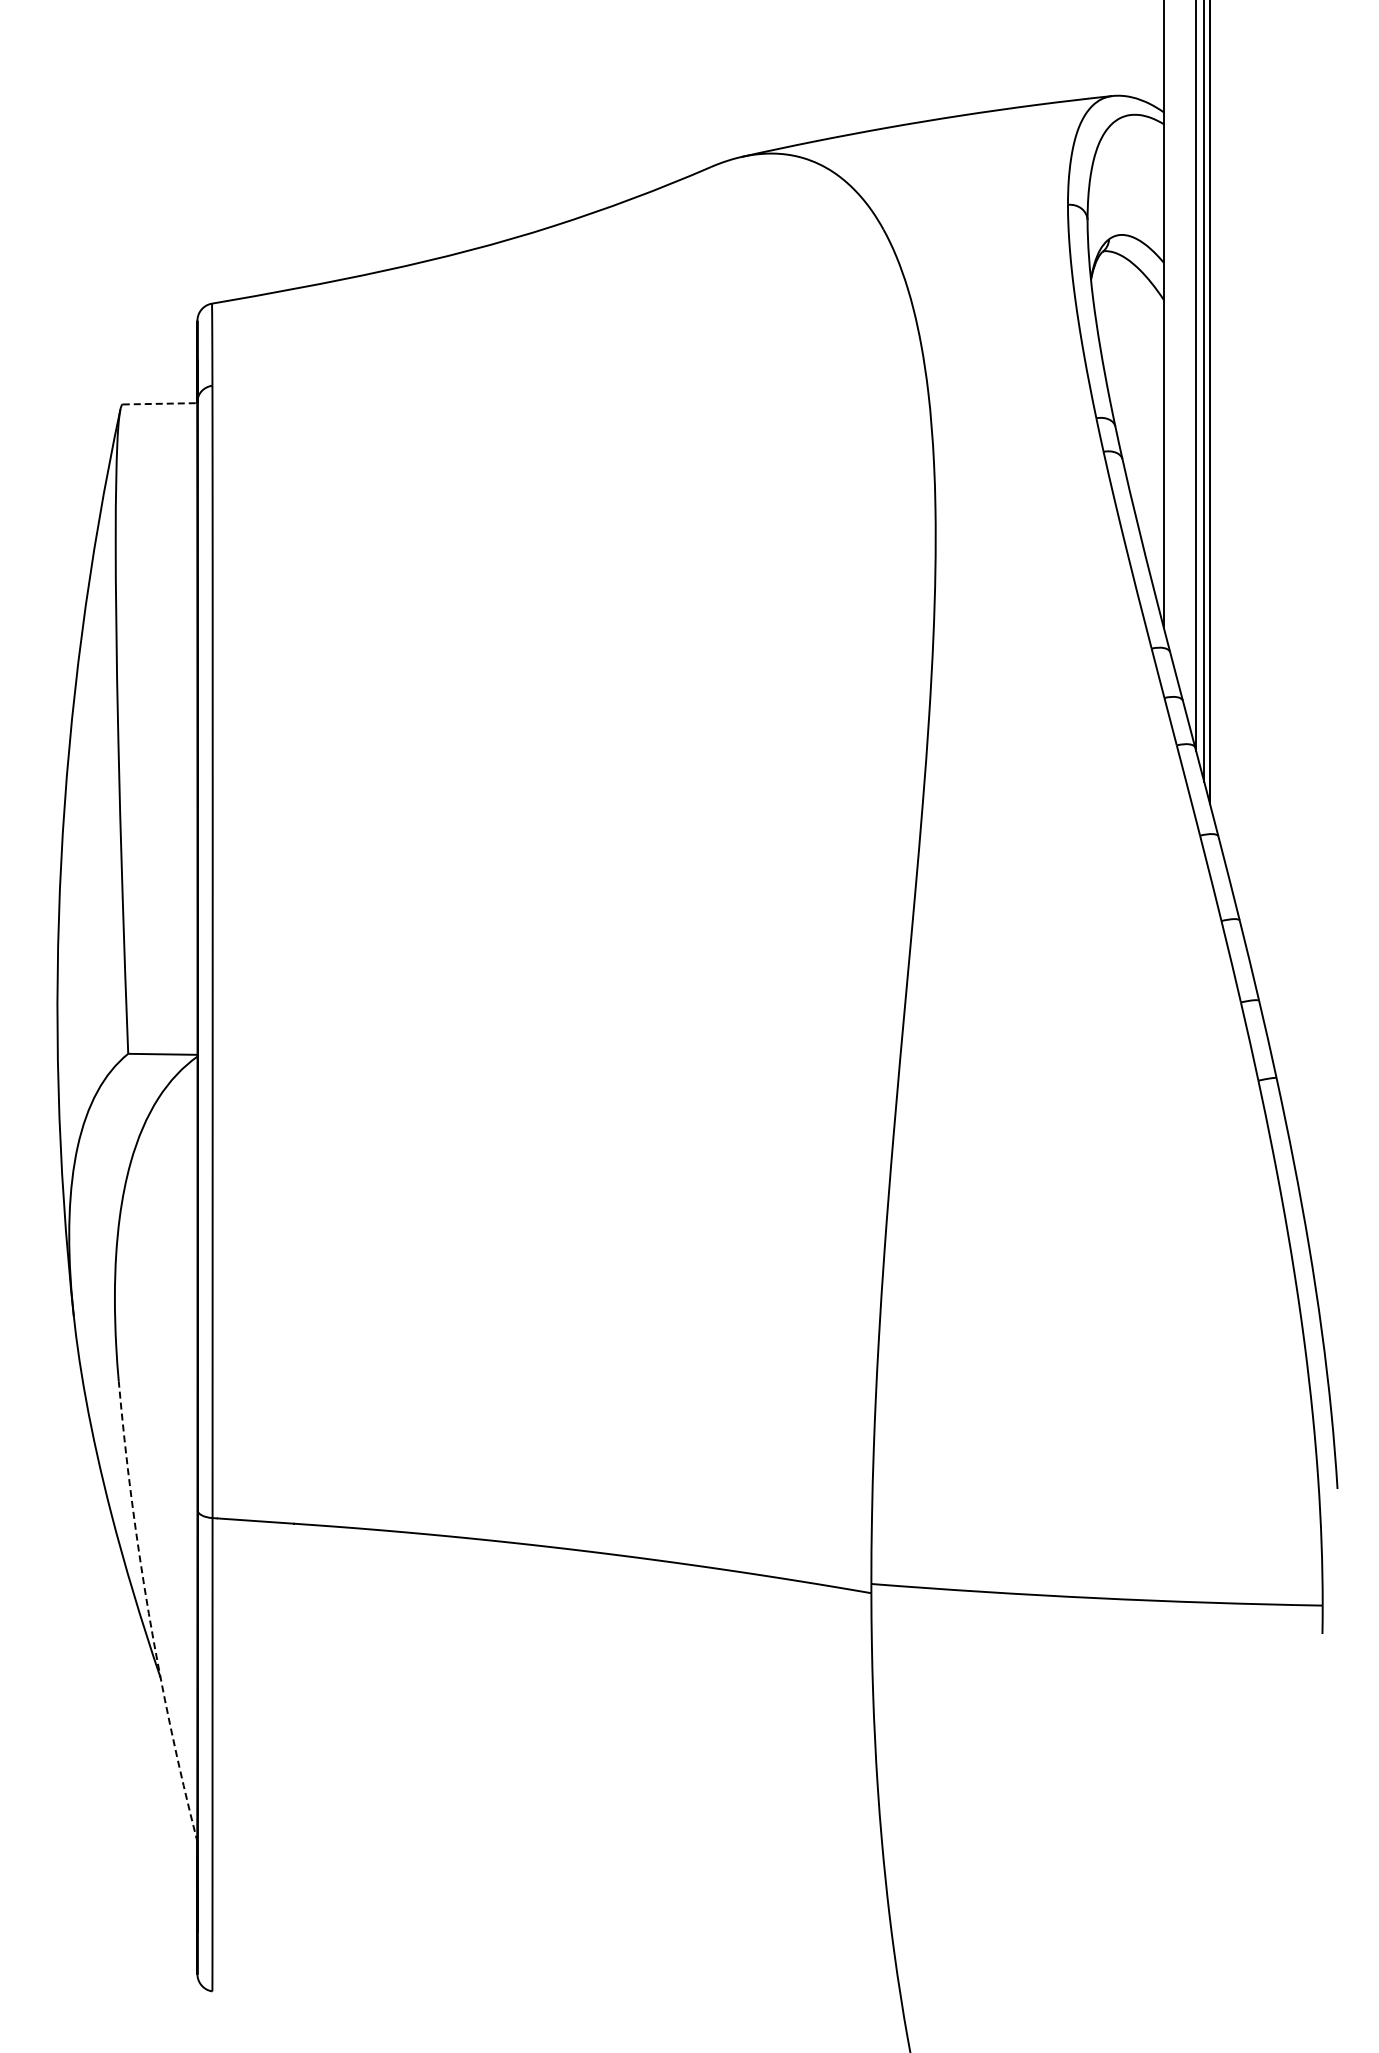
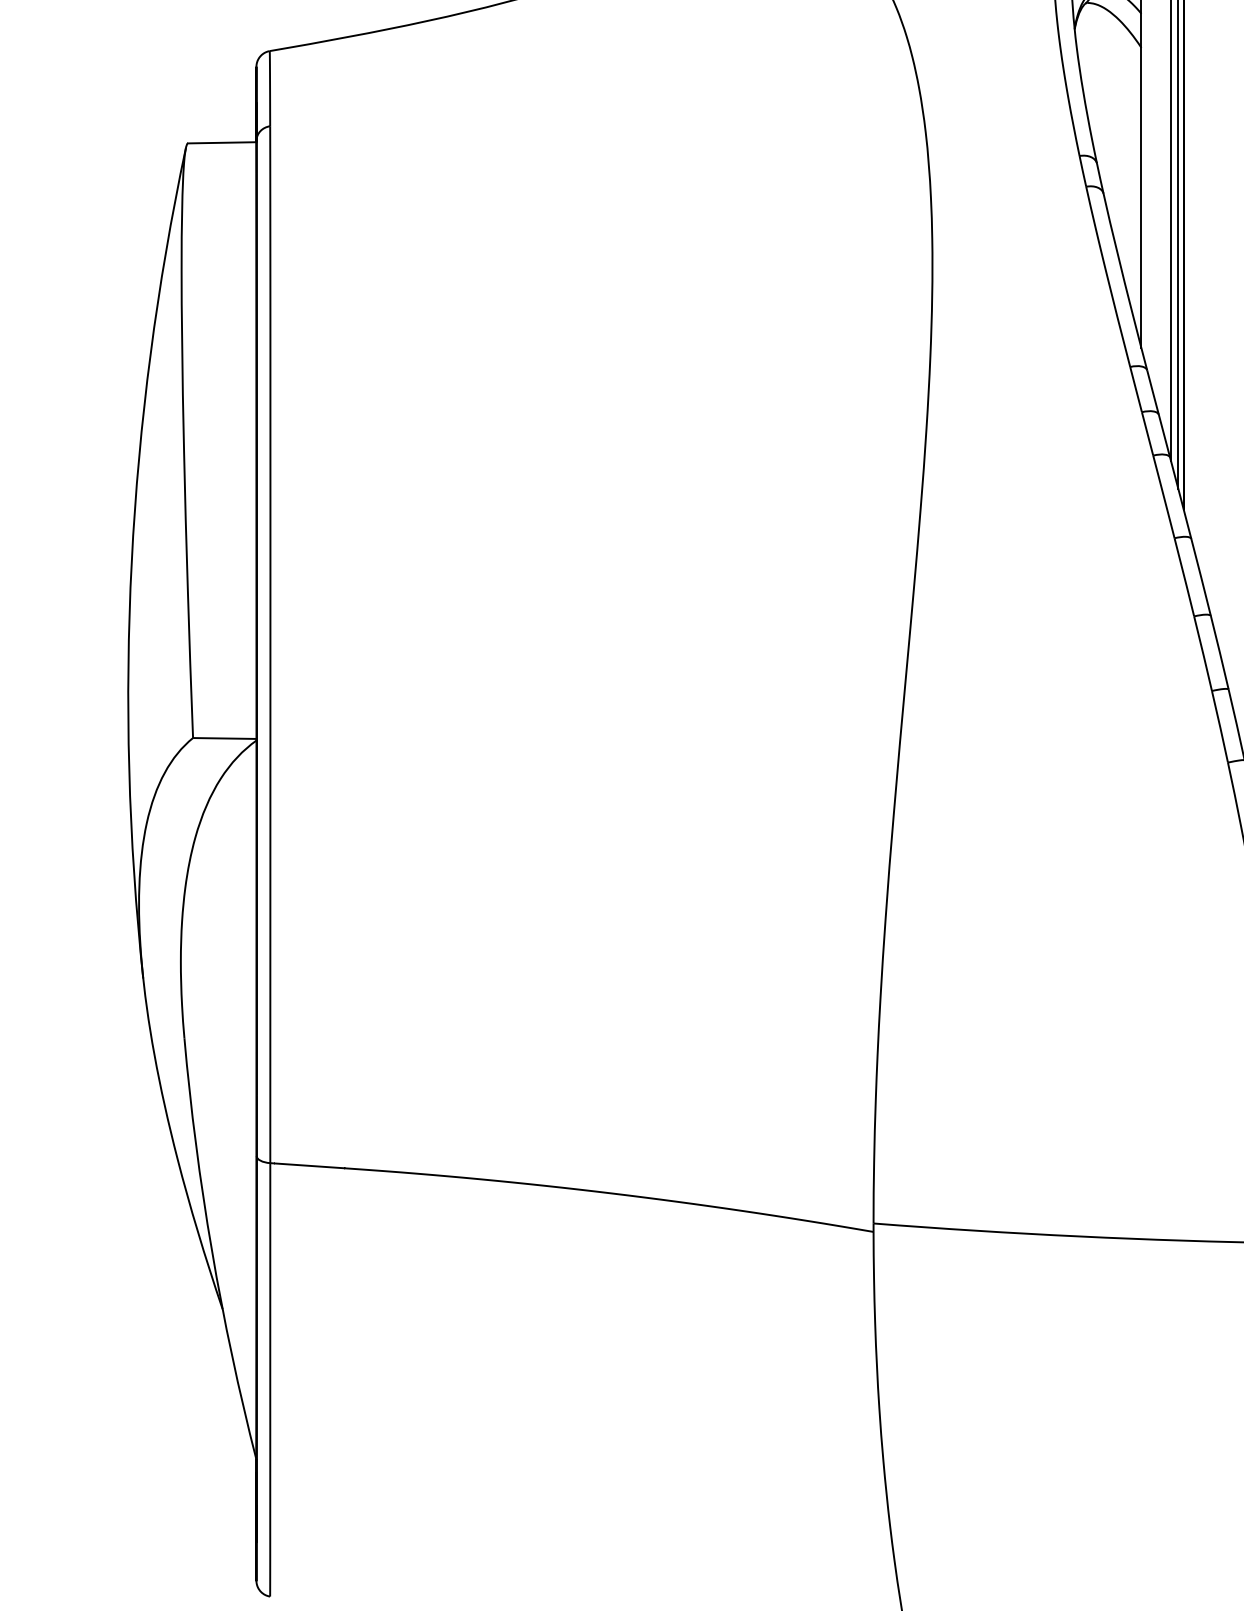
line: (160, 403) -> (222, 142), dashed -> solid
arc: (148, 1613) -> (211, 1250), dashed -> solid

